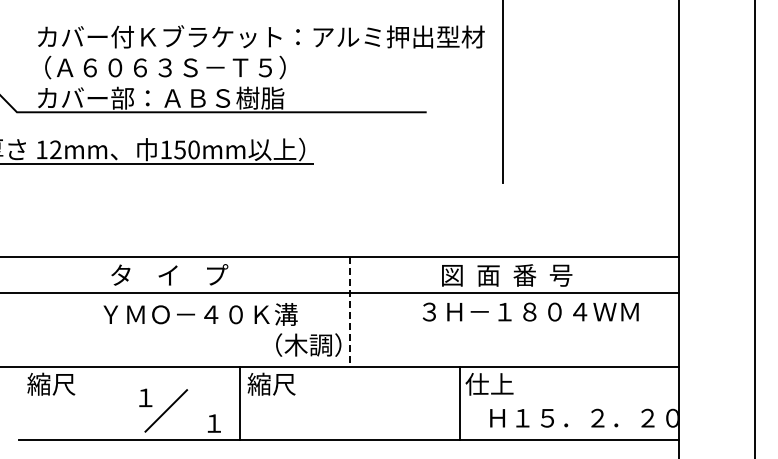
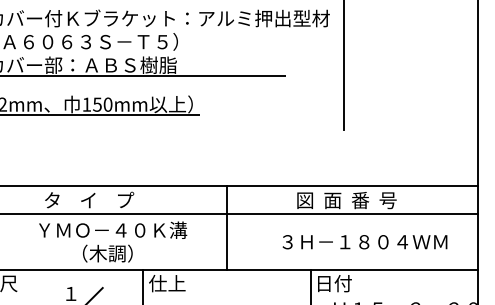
text: (530, 311) -> (364, 241), moved
line: (349, 312) -> (226, 228), dashed -> solid
text: (308, 344) -> (107, 253), moved
text: (271, 383) -> (167, 282), 縮尺 -> 仕上
text: (489, 384) -> (333, 283), 仕上 -> 日付

